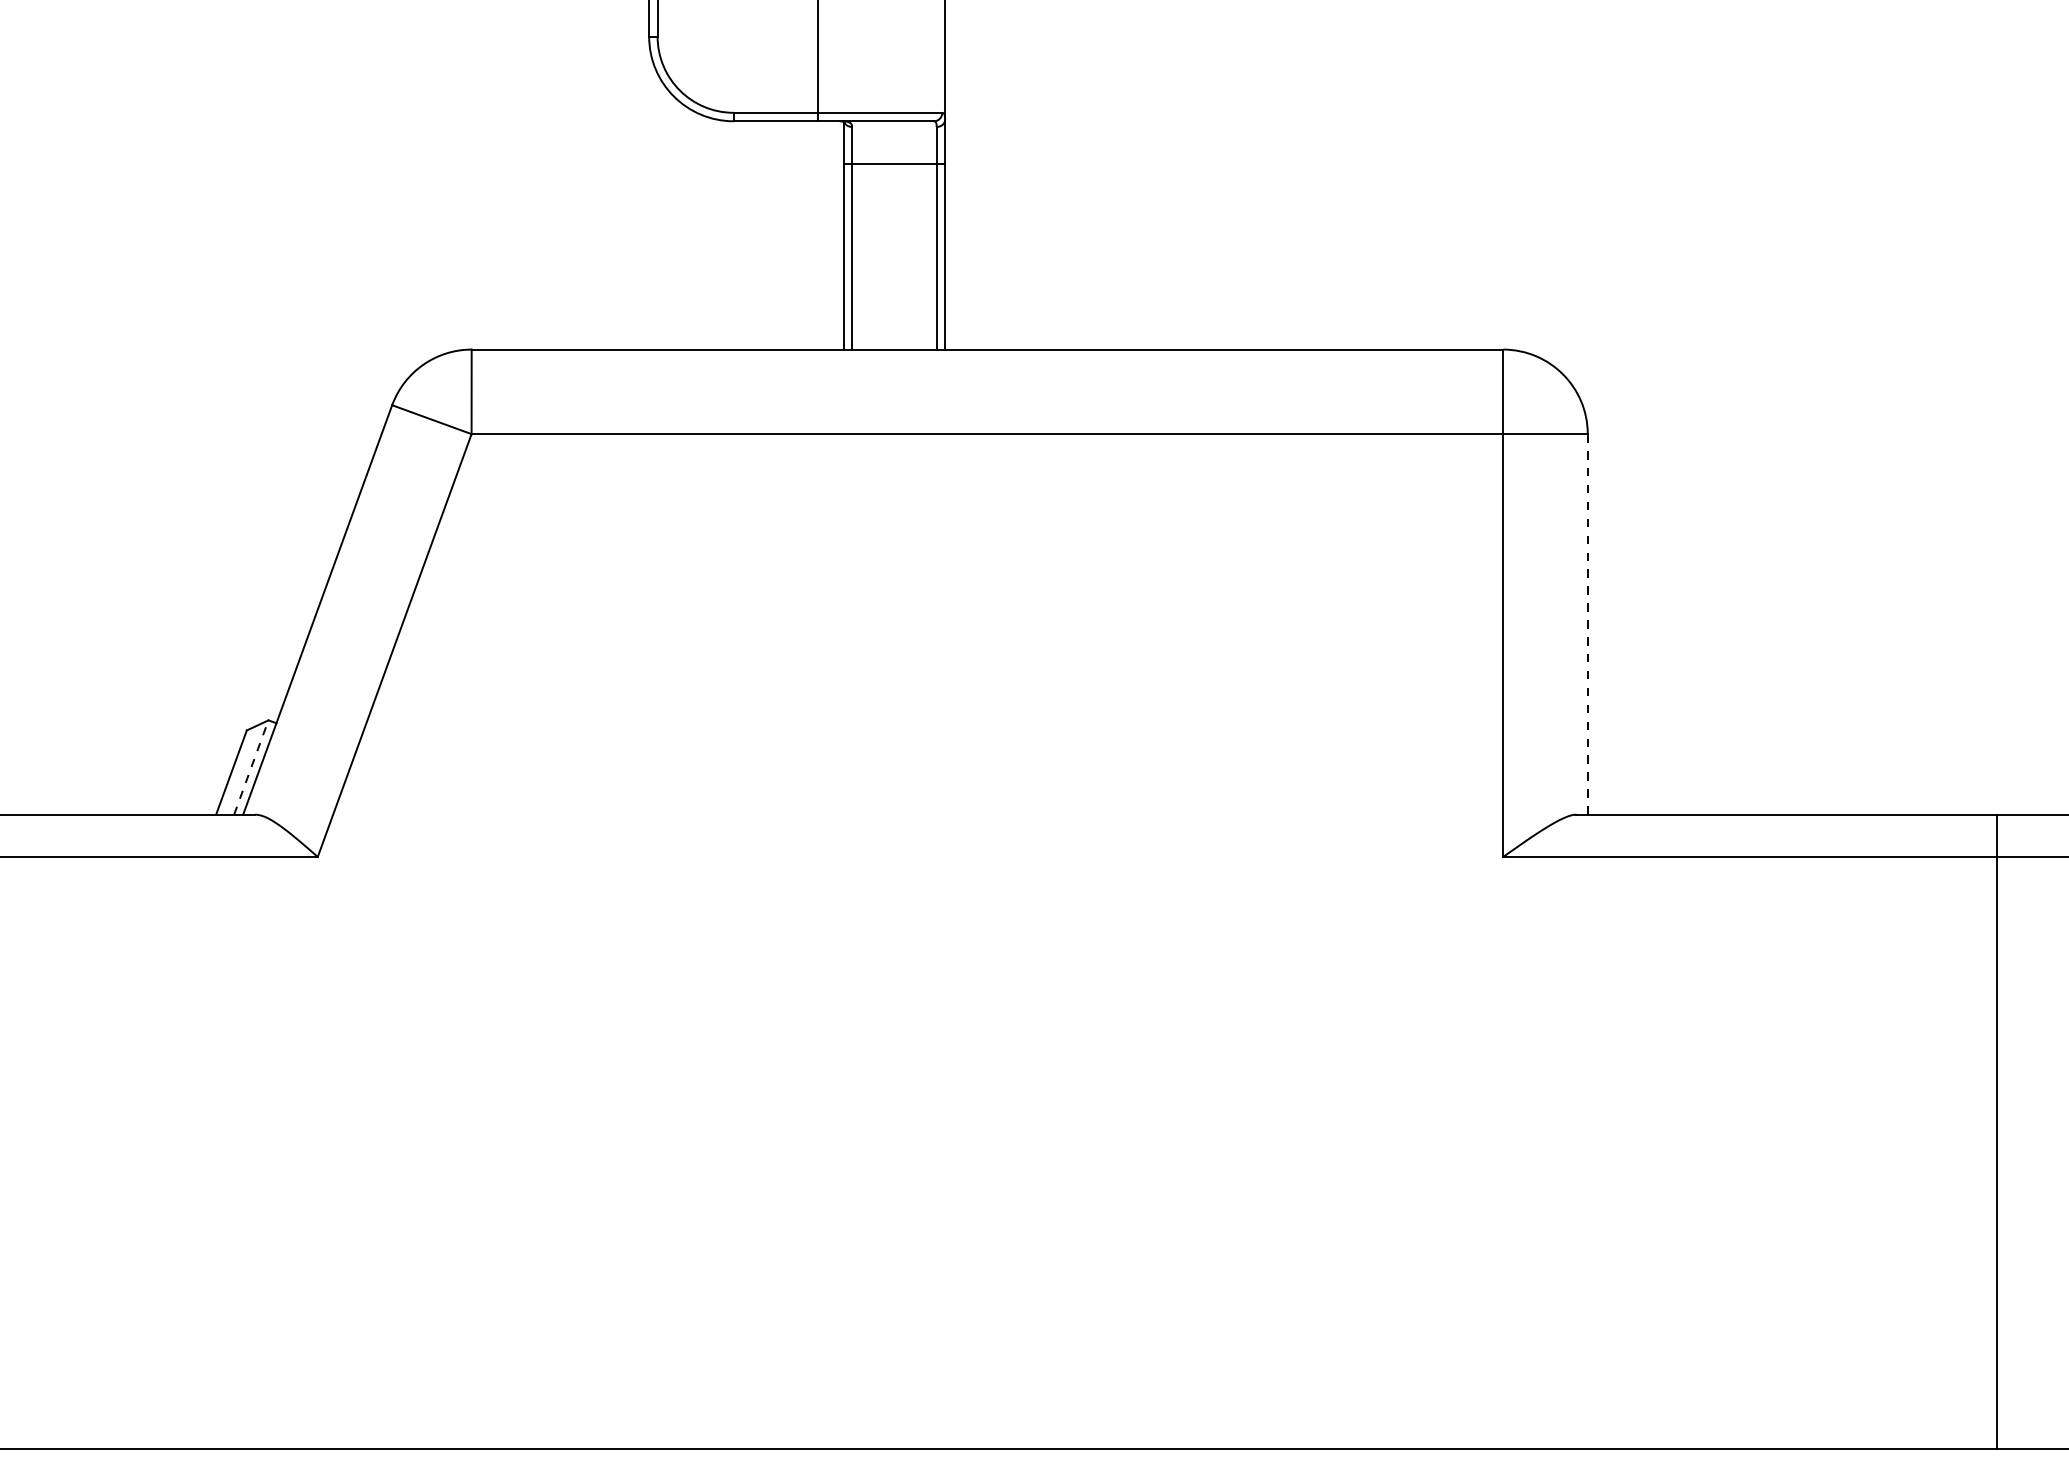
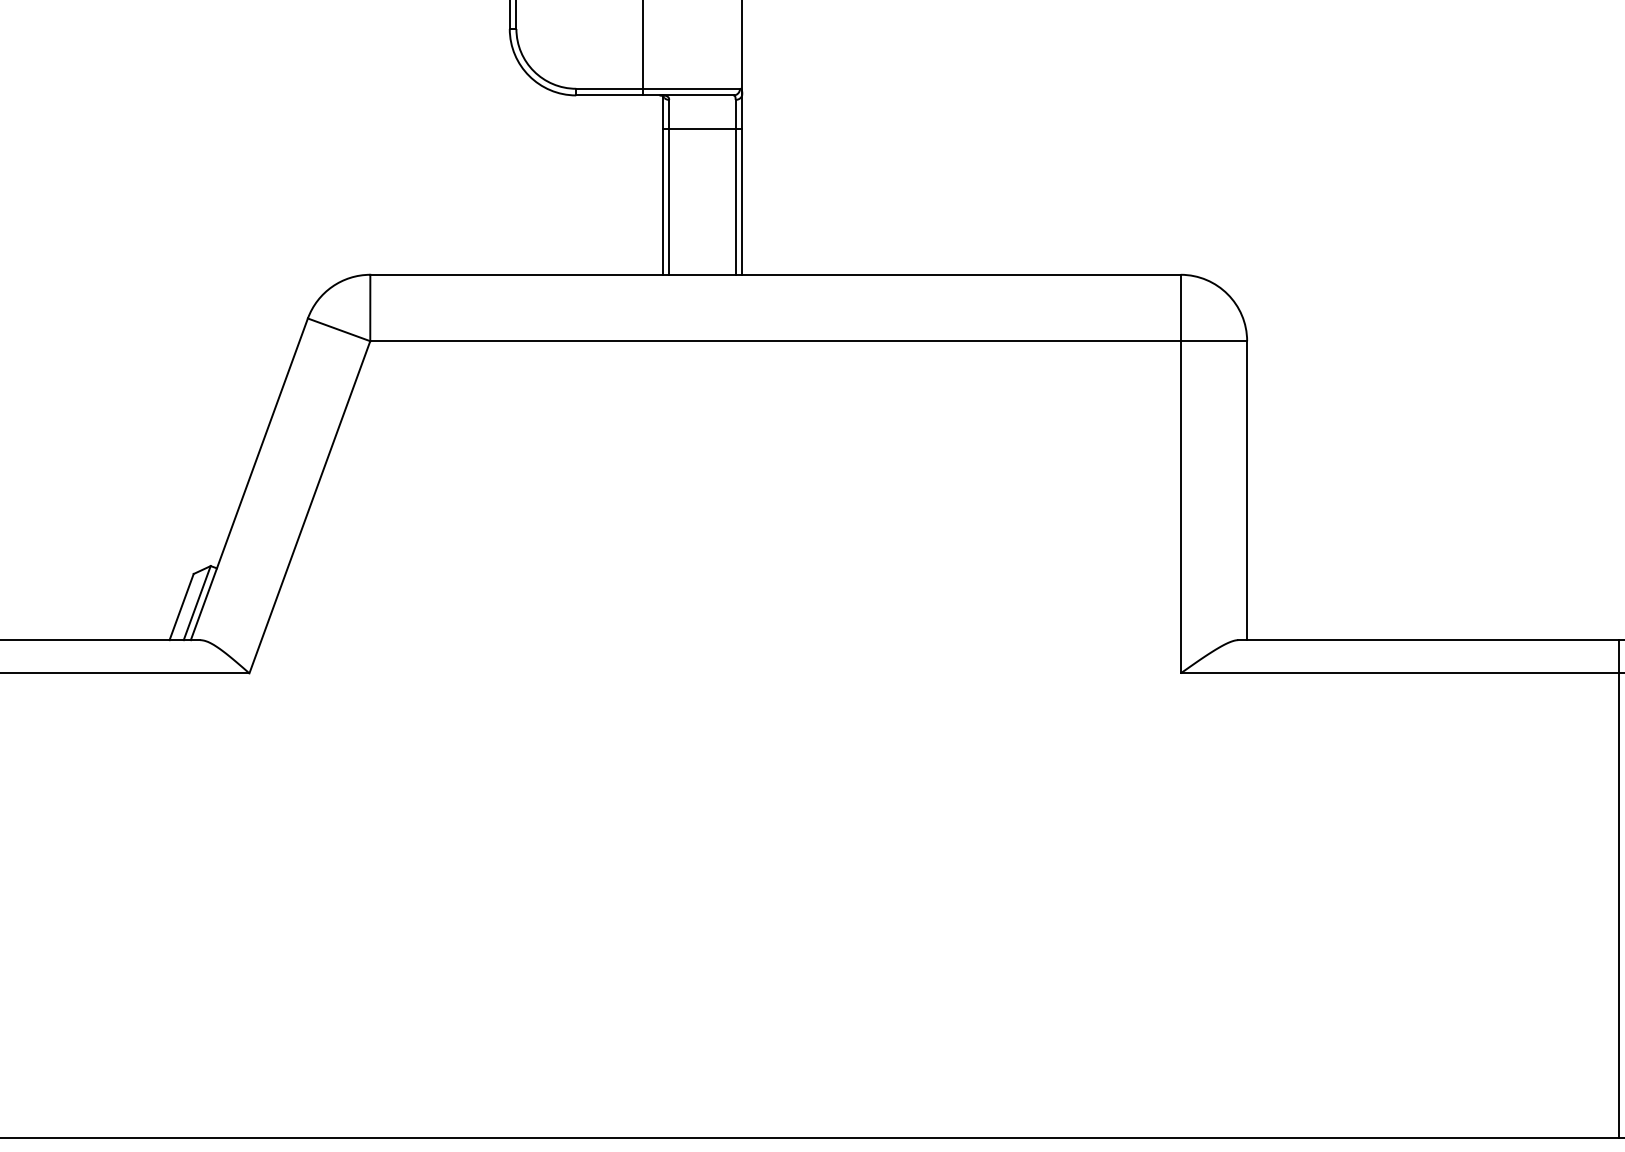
line: (1587, 623) -> (1246, 489), dashed -> solid
line: (251, 767) -> (197, 603), dashed -> solid
line: (1997, 1131) -> (1619, 889), moved

